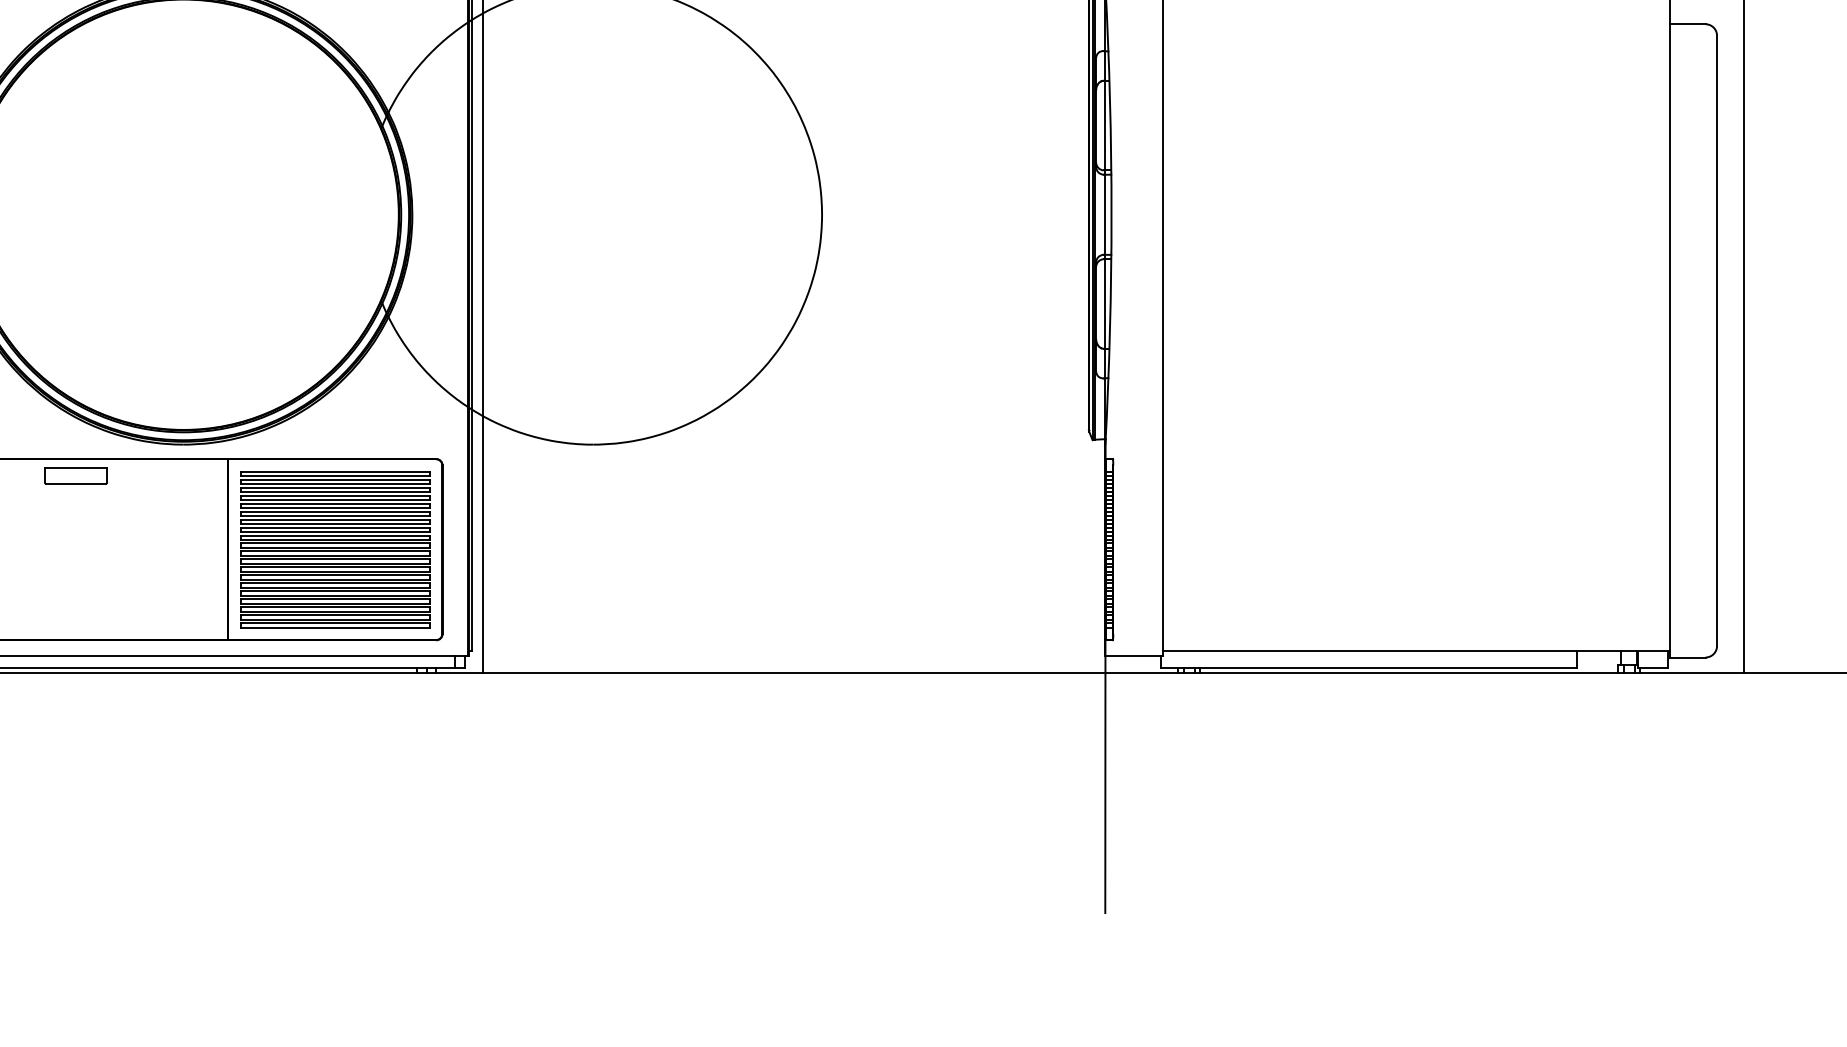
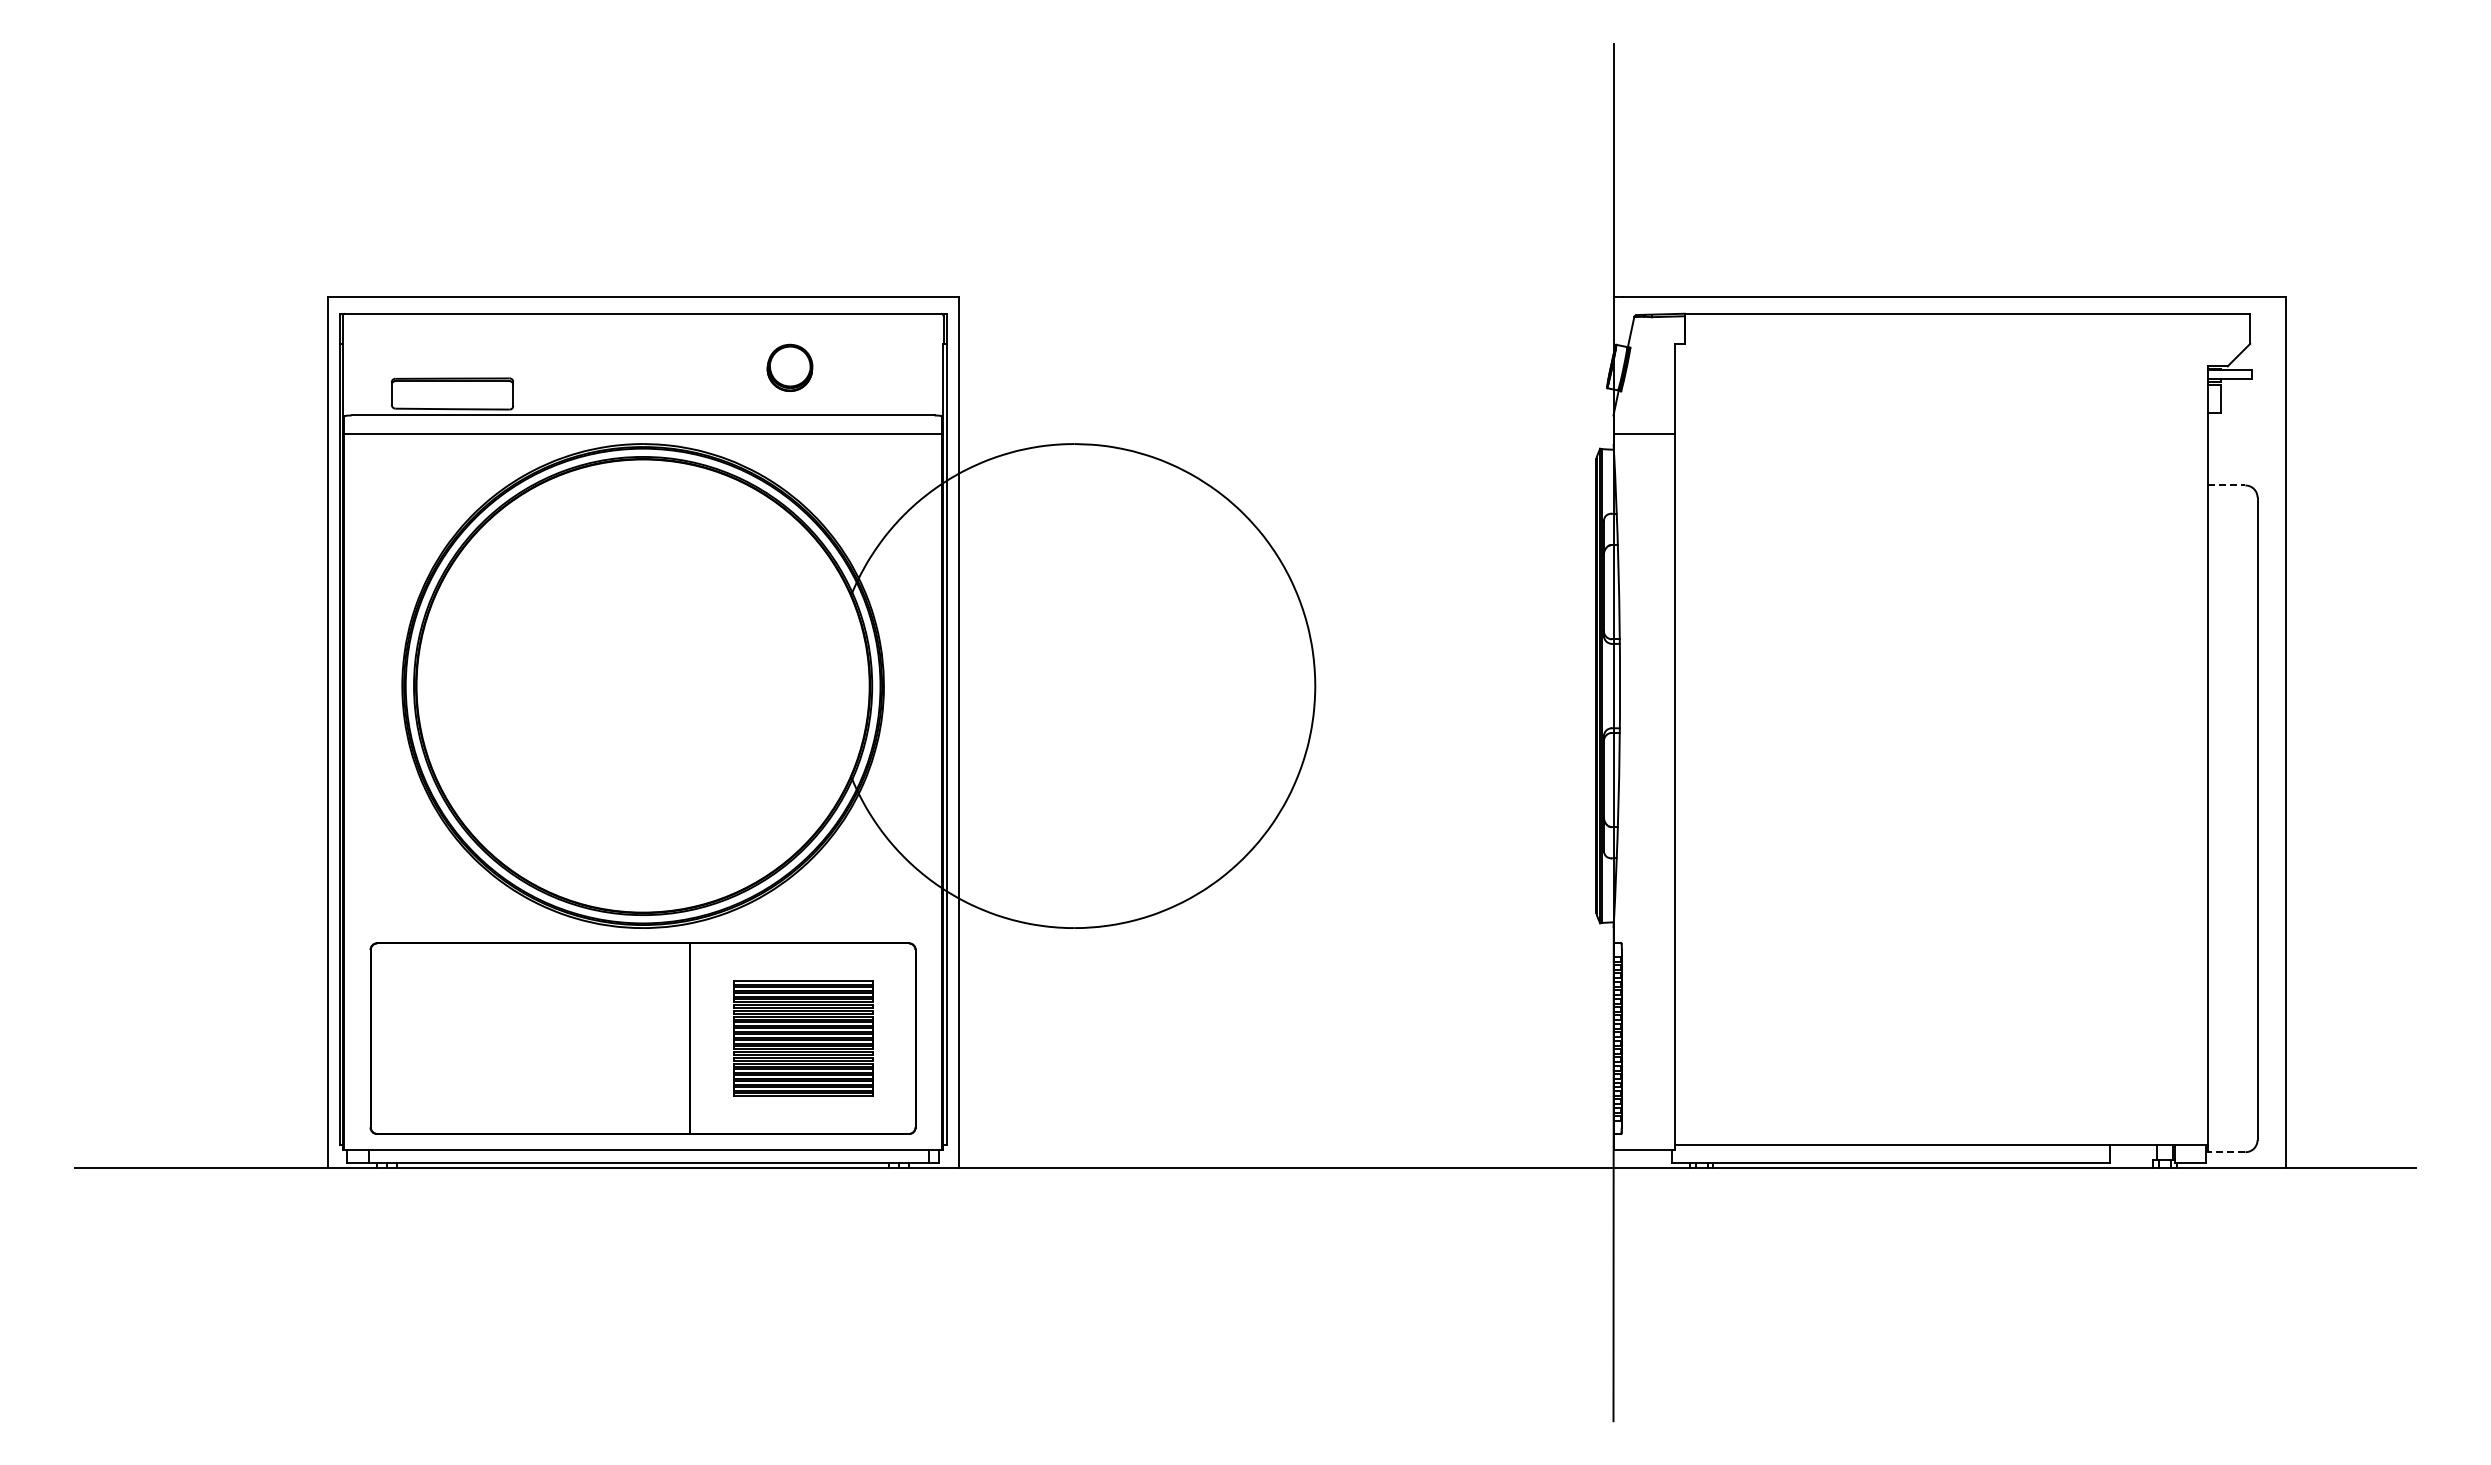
line: (1687, 24) -> (2226, 485), solid -> dashed
part: (75, 476) -> (529, 961), removed
part: (335, 549) -> (803, 1038), size x0.7
line: (1687, 657) -> (2226, 1152), solid -> dashed

